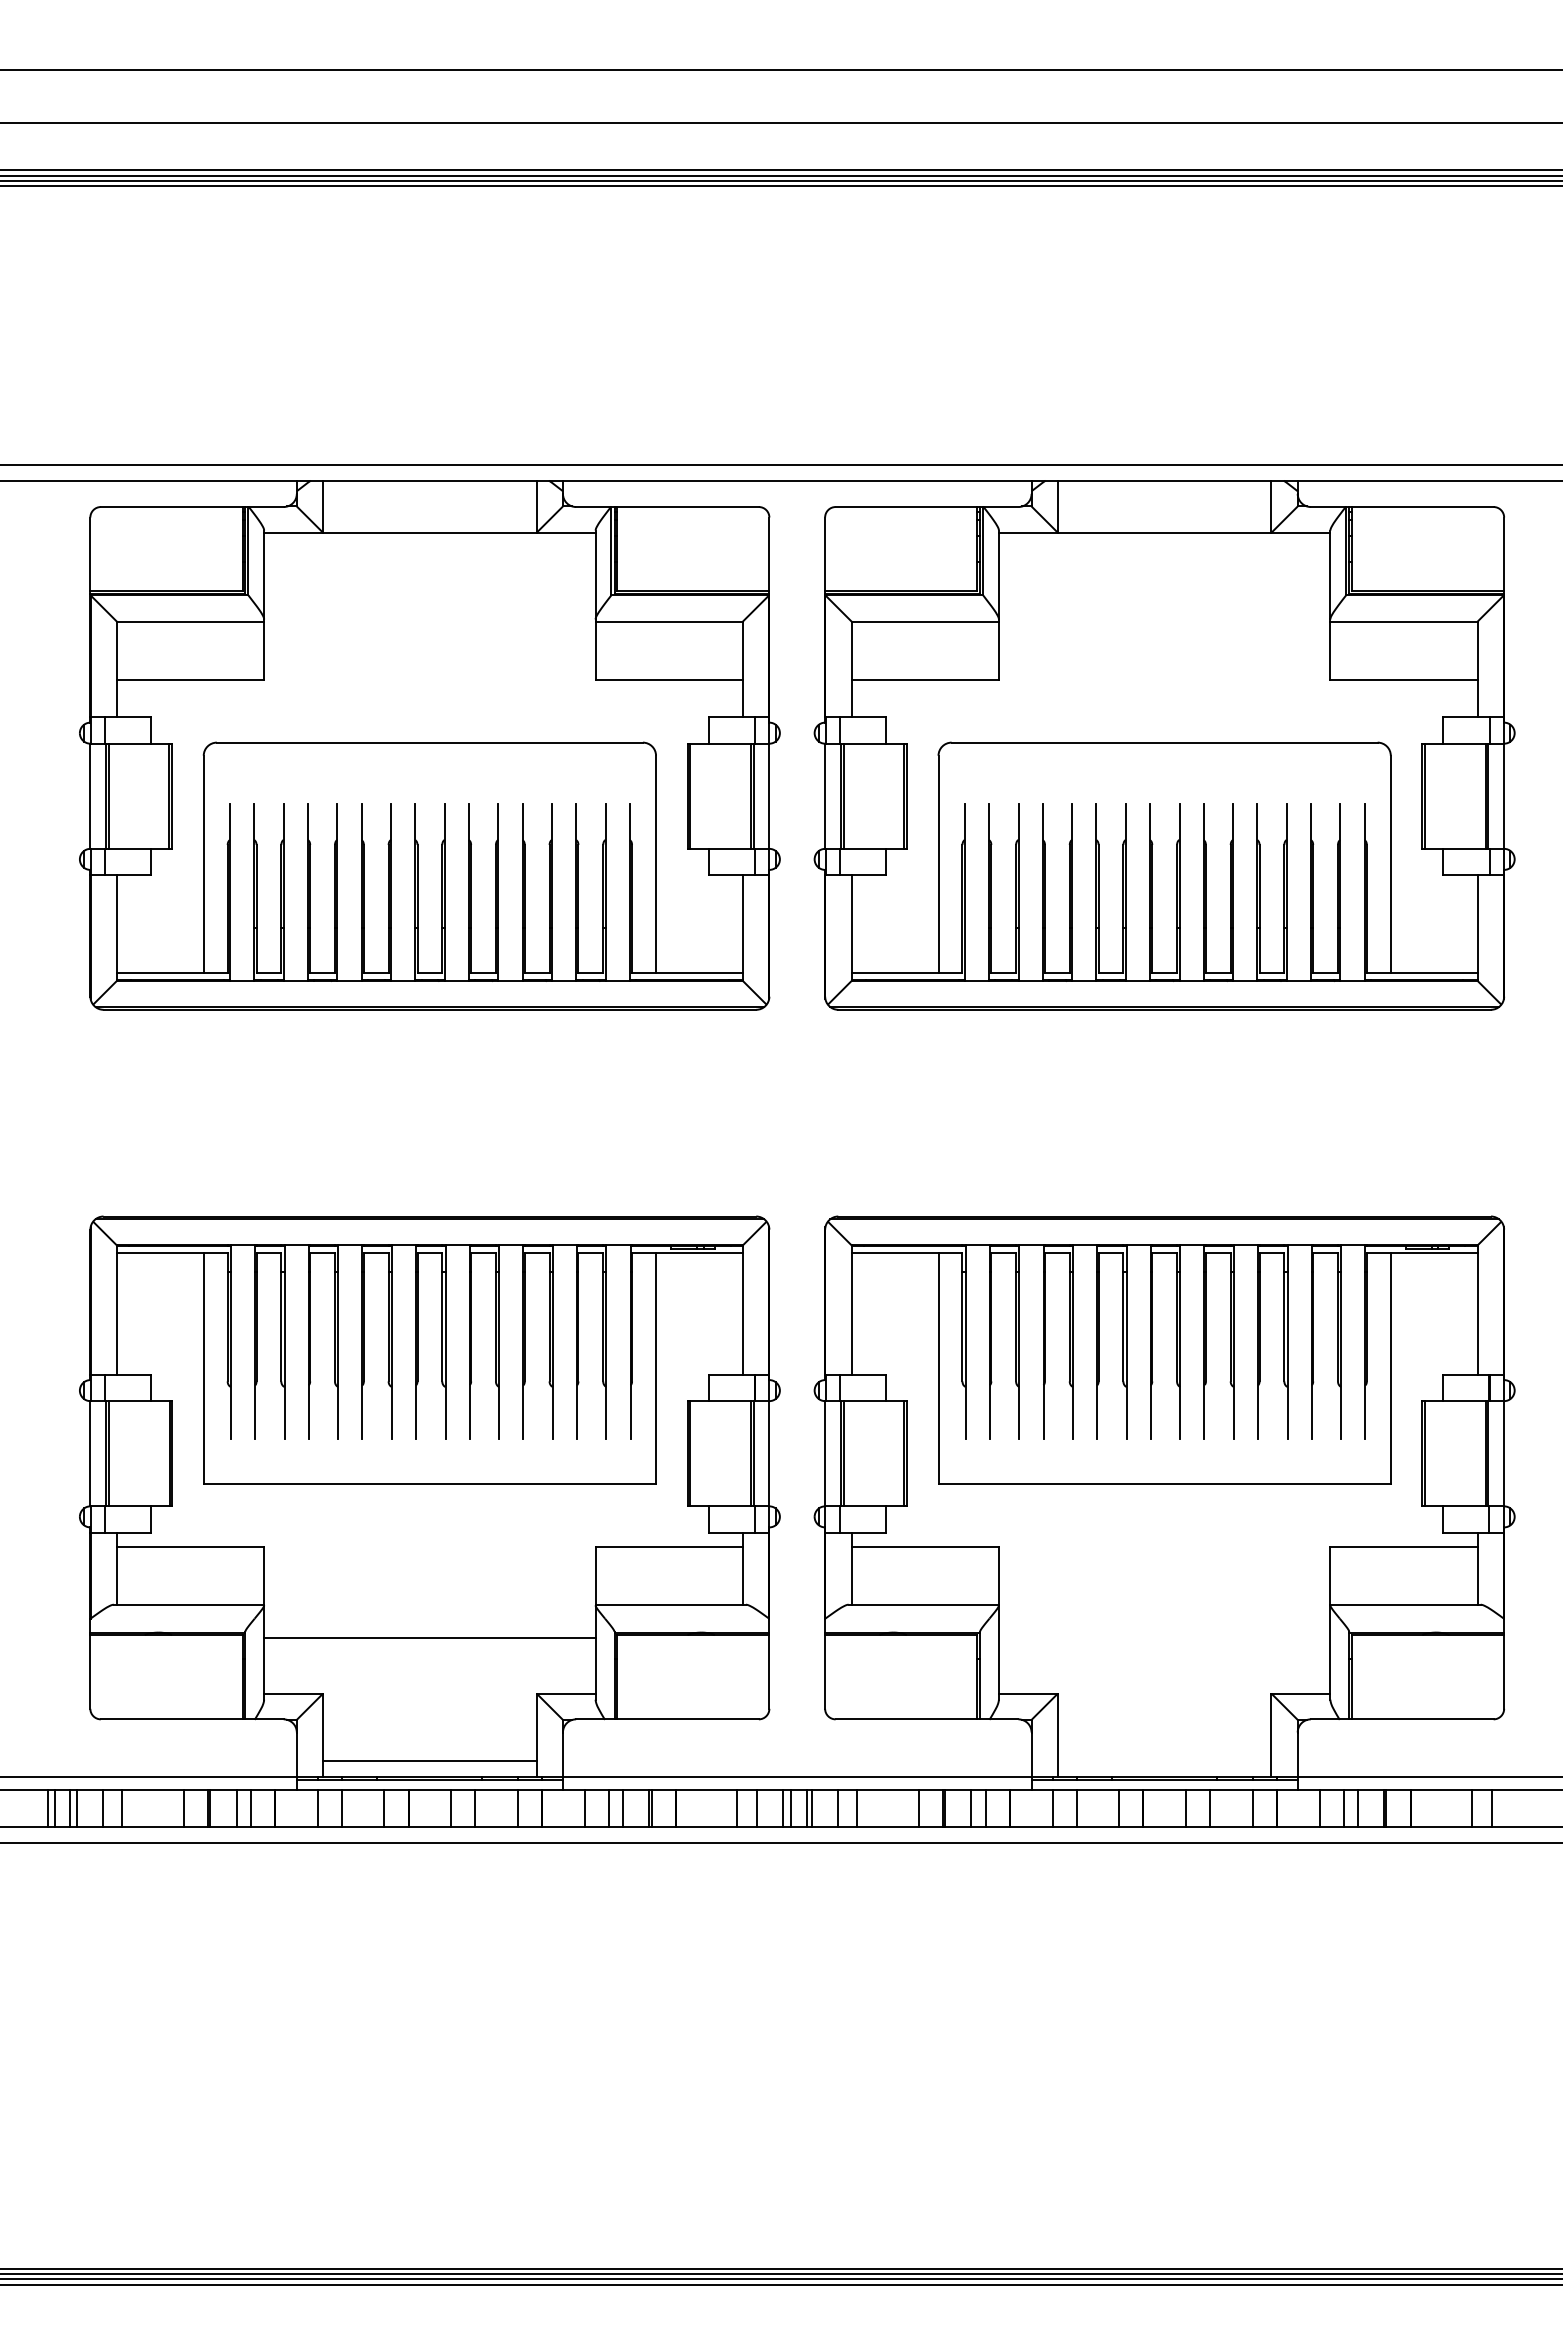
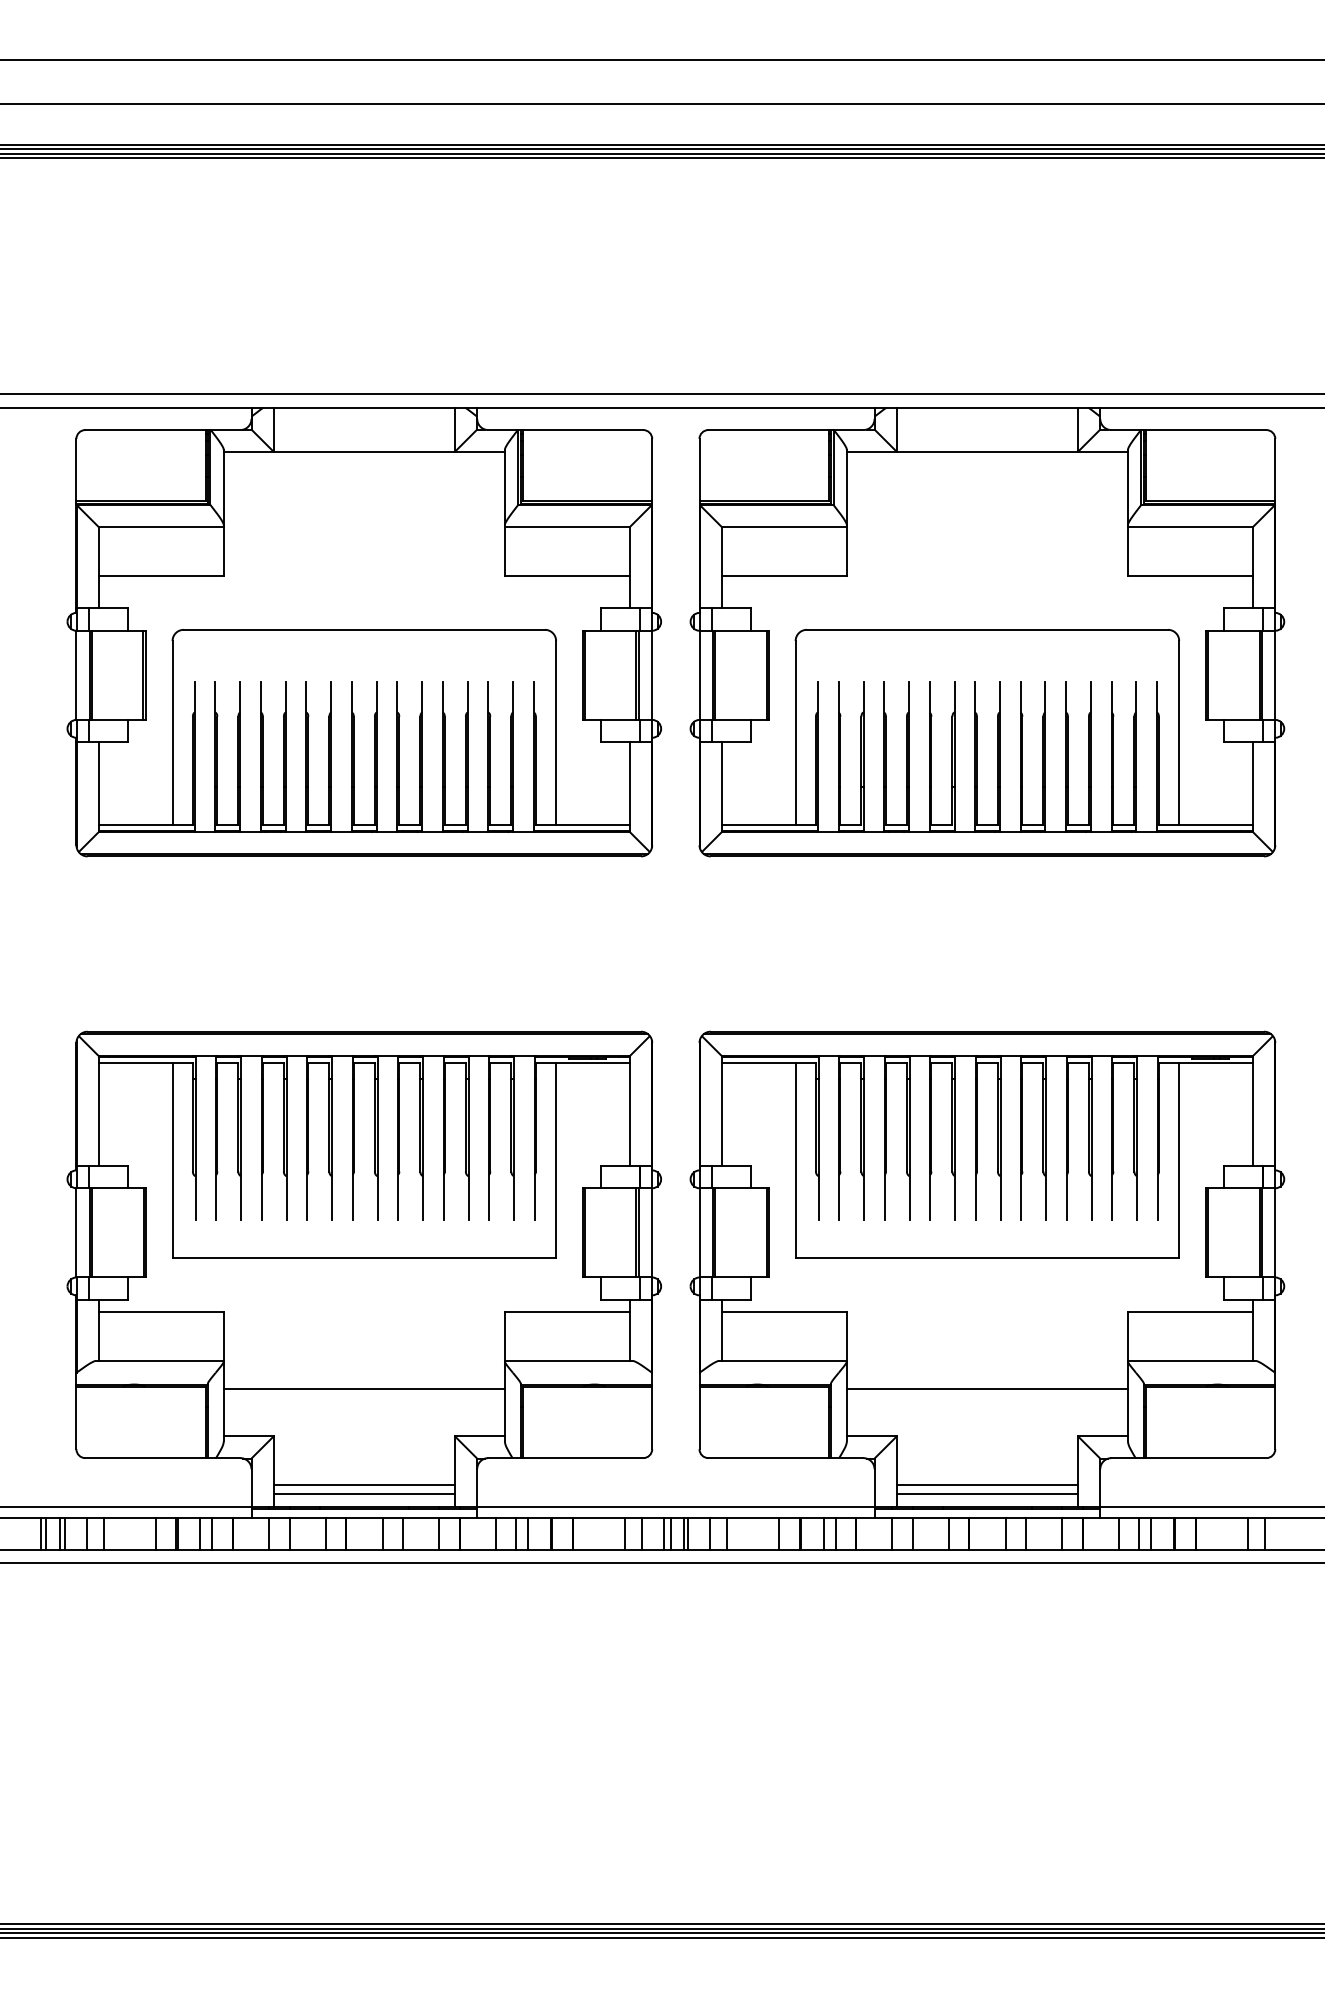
line: (1164, 1637) -> (987, 1388), added
line: (429, 1750) -> (364, 1484), added
line: (1164, 1750) -> (987, 1484), added
line: (1164, 1761) -> (987, 1493), added

